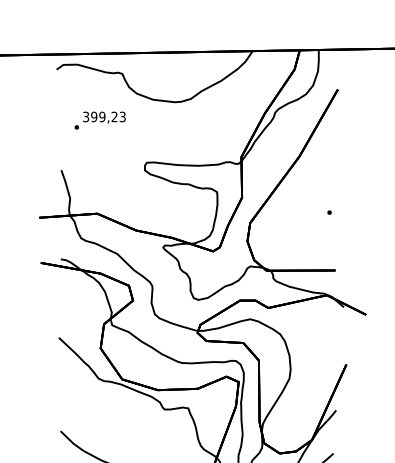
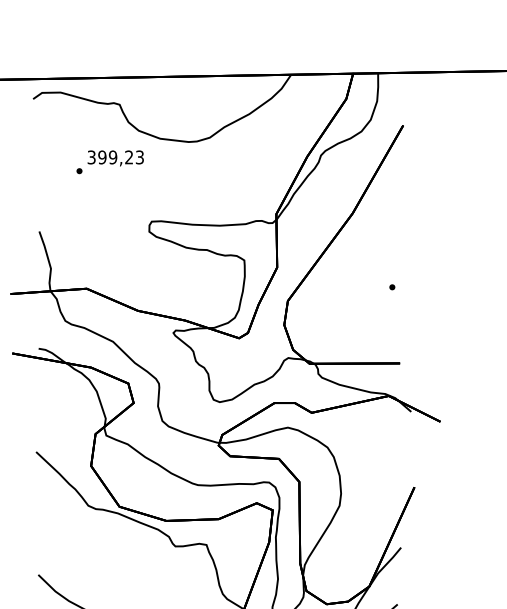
text: (99, 120) -> (109, 162), moved

